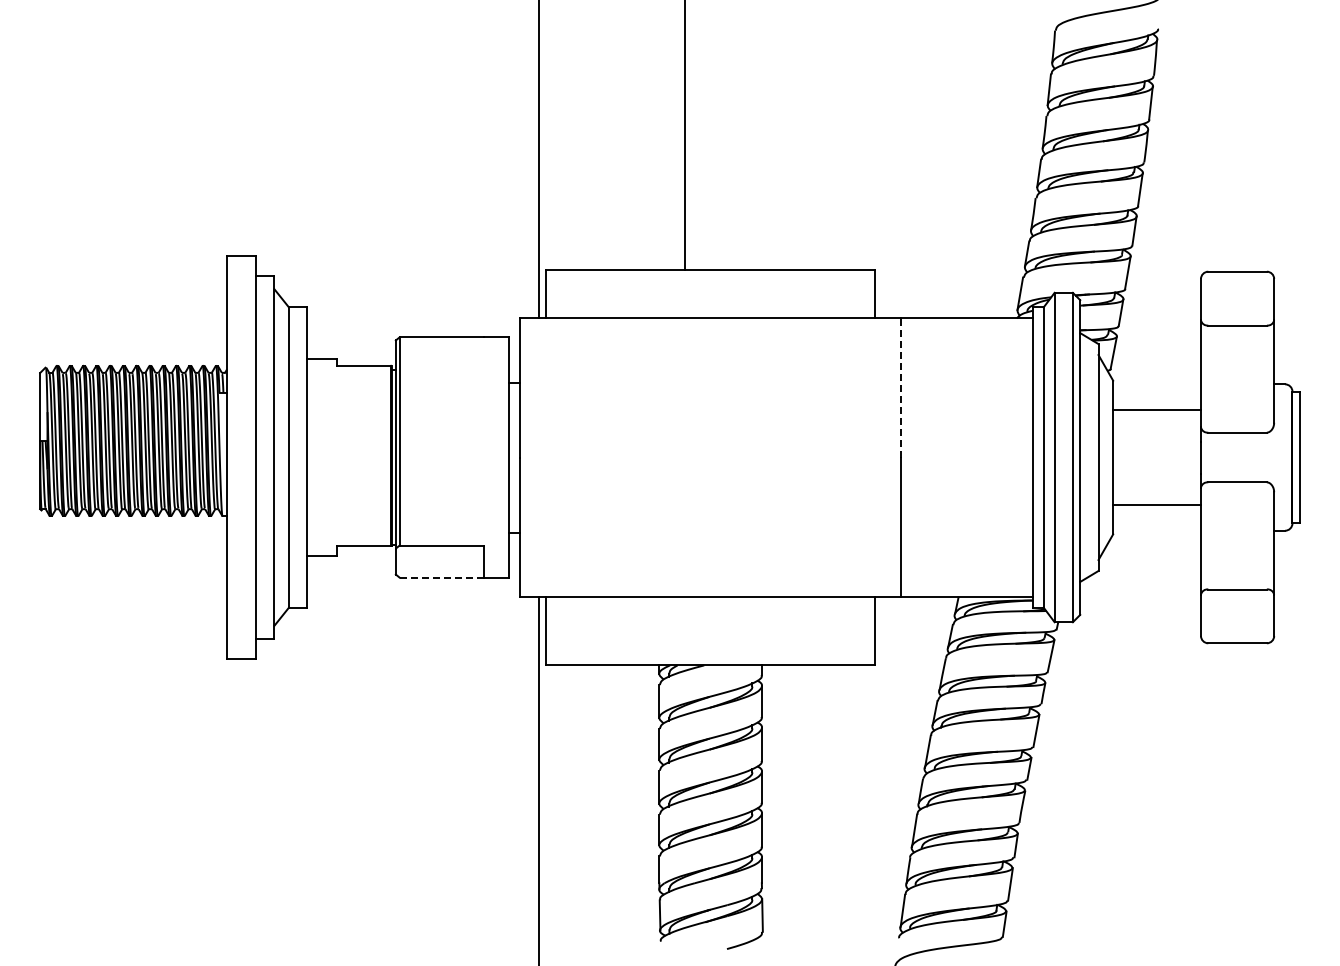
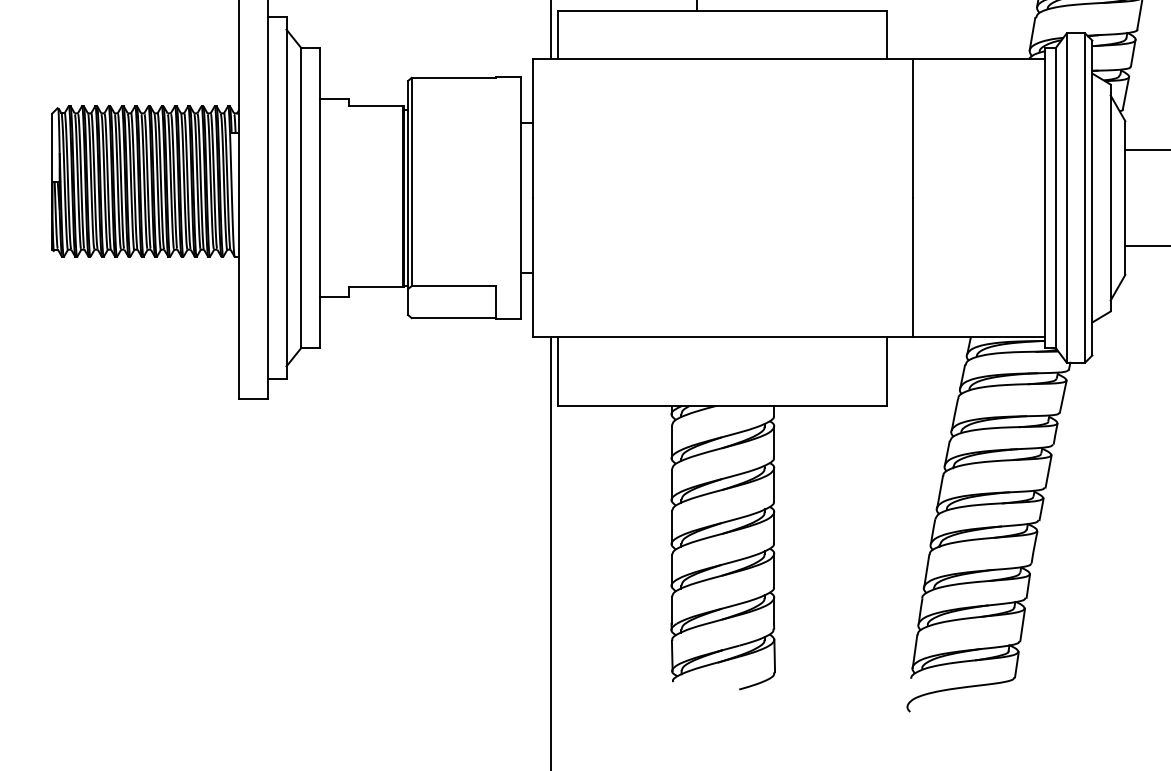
line: (900, 387) -> (912, 128), dashed -> solid
line: (441, 577) -> (453, 318), dashed -> solid

